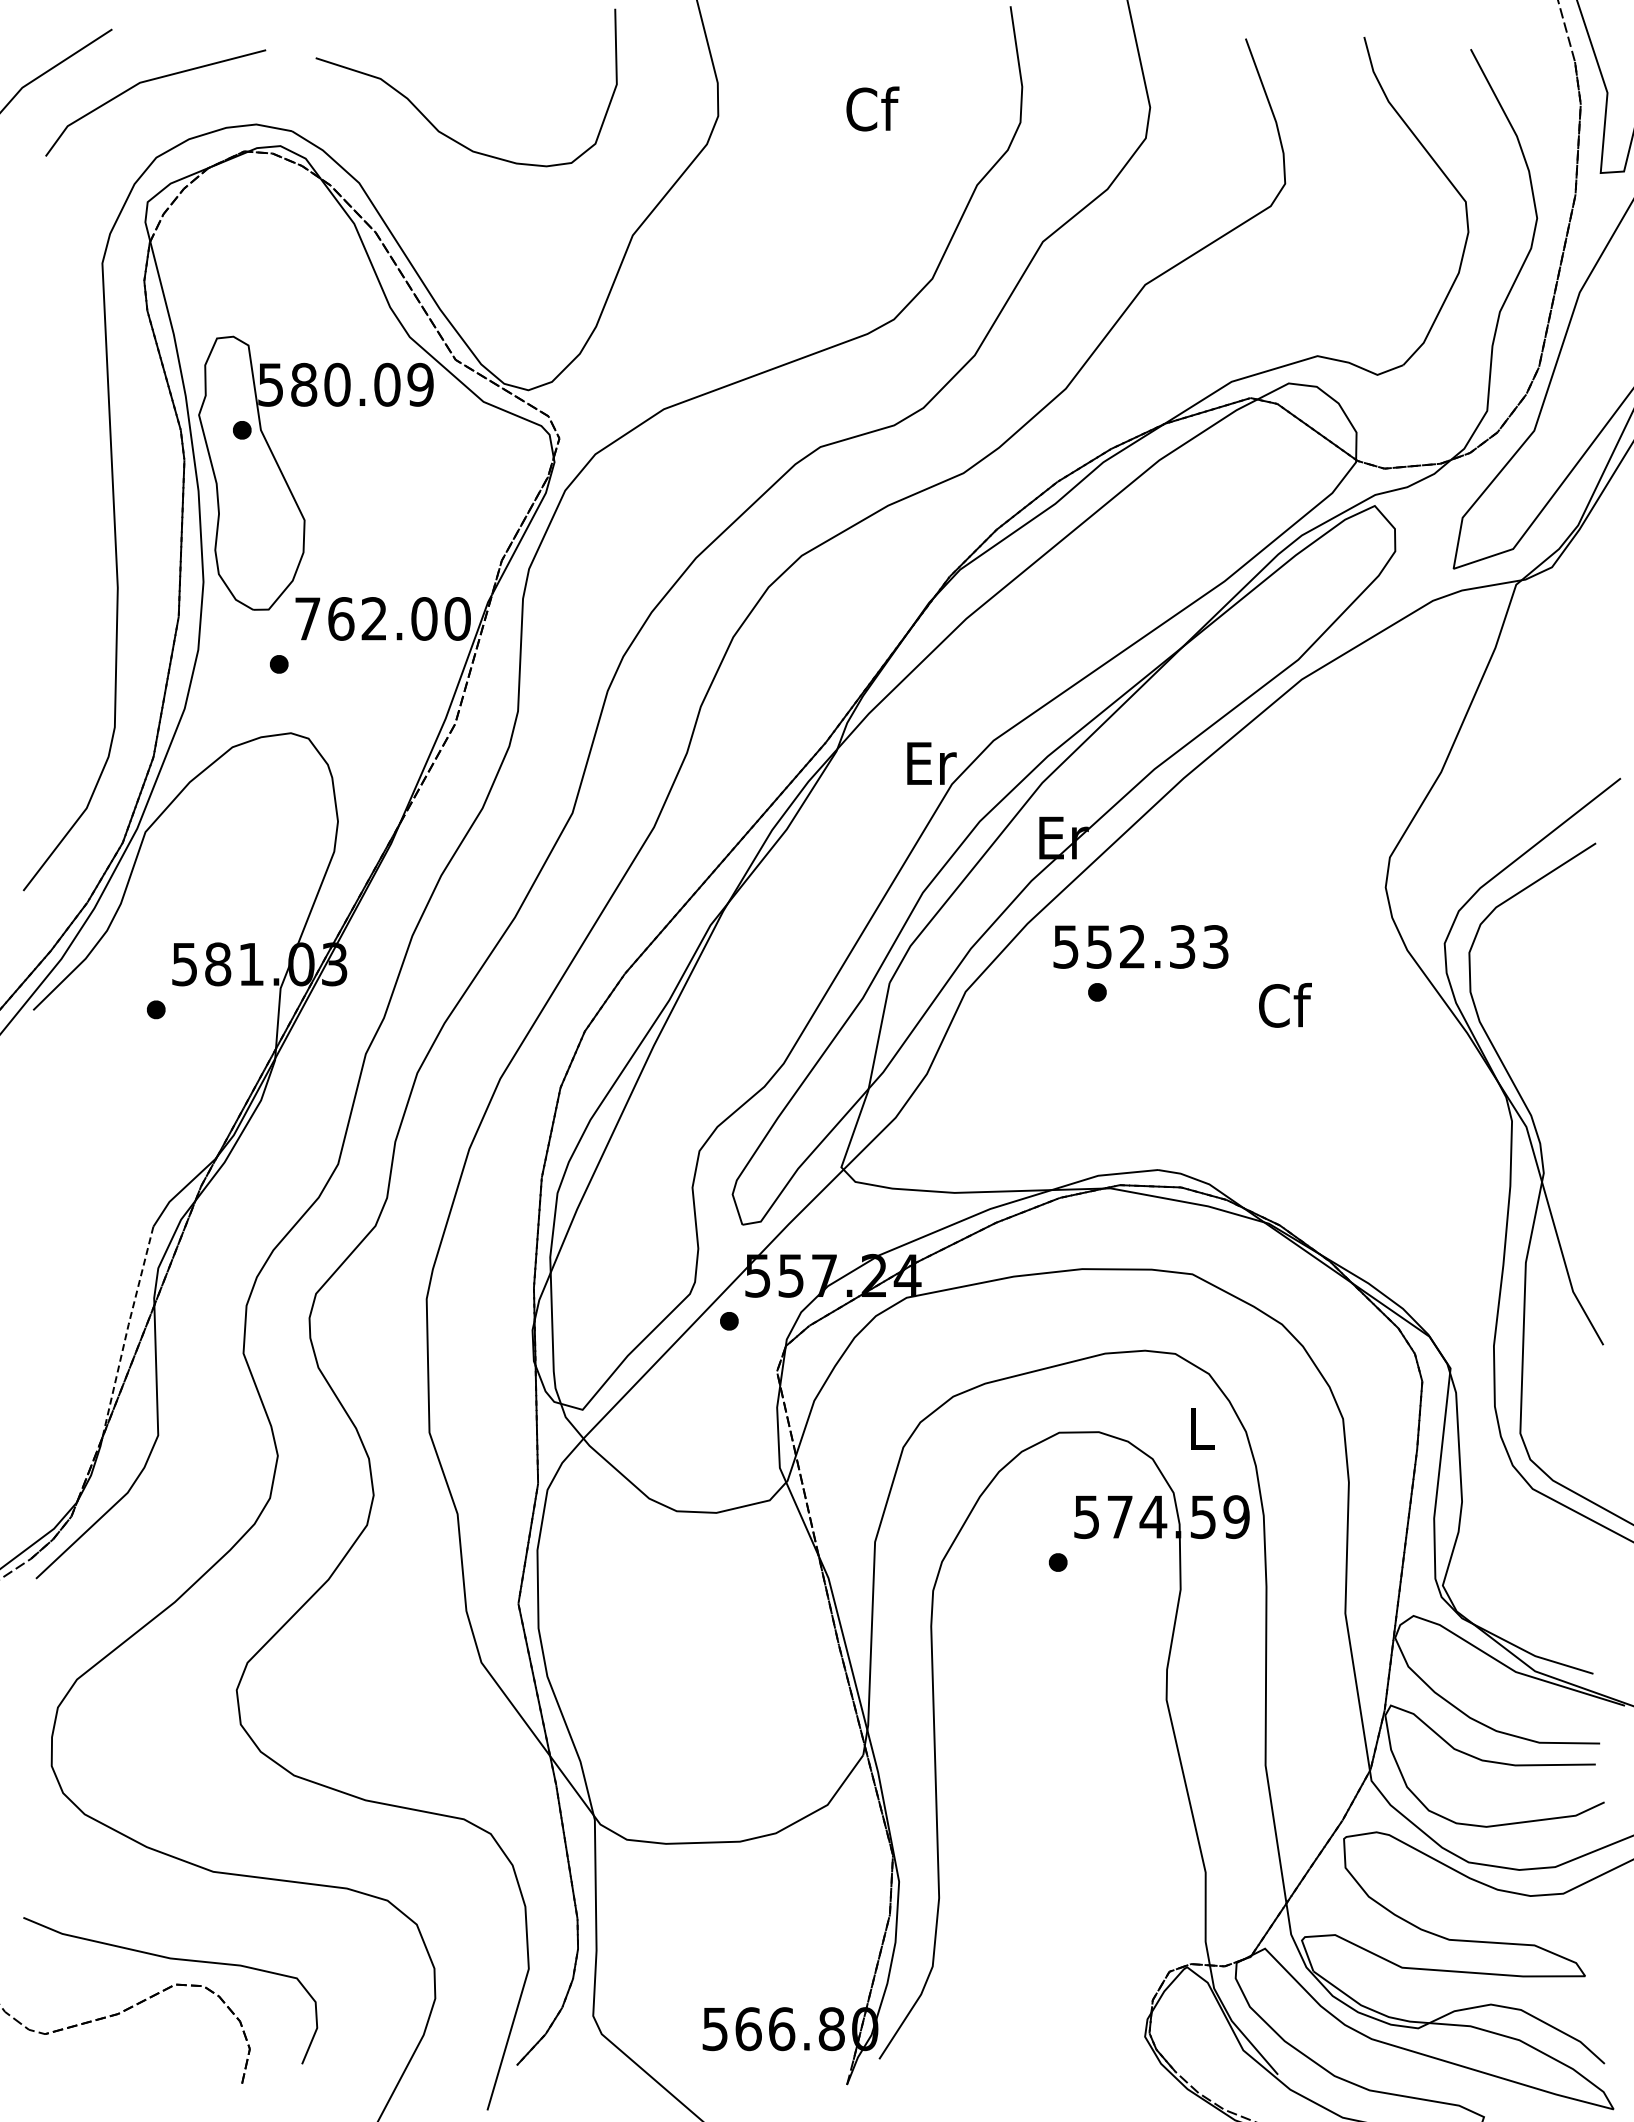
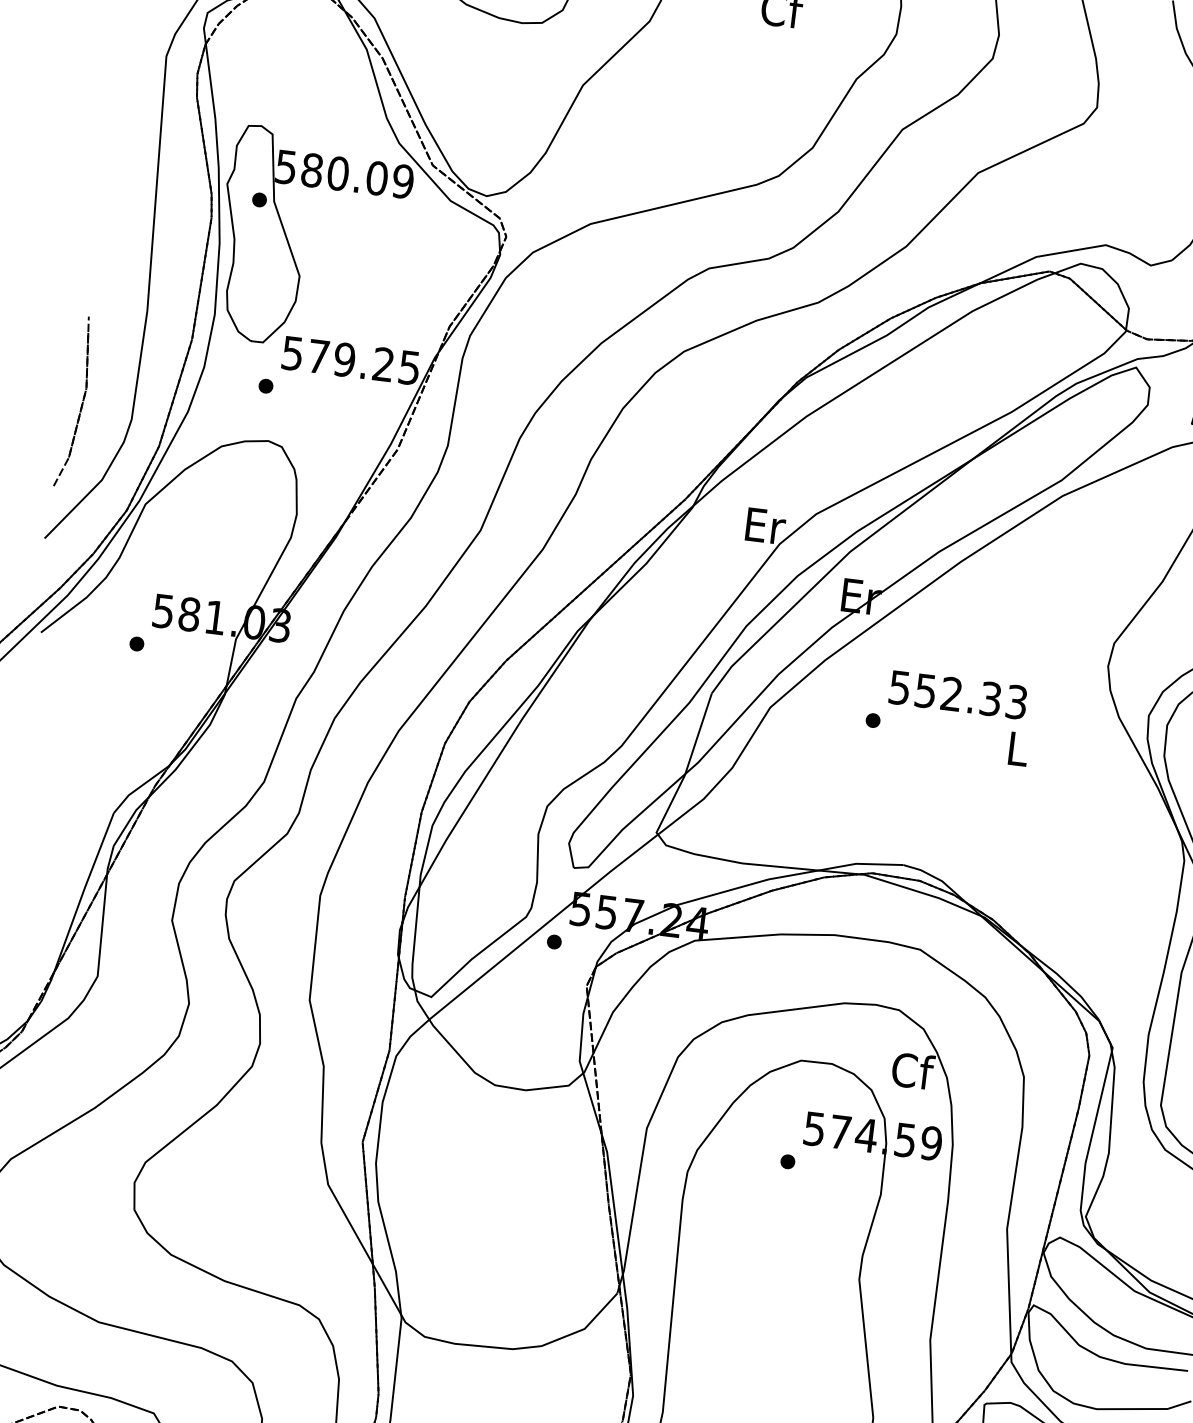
text: (382, 618) -> (350, 360), 762.00 -> 579.25
part: (49, 713) -> (81, 402), added
text: (1140, 946) -> (957, 694), moved
text: (1285, 1005) -> (1018, 748), Cf -> L
line: (127, 1331) -> (83, 892), dashed -> solid
text: (1202, 1427) -> (913, 1070), L -> Cf

